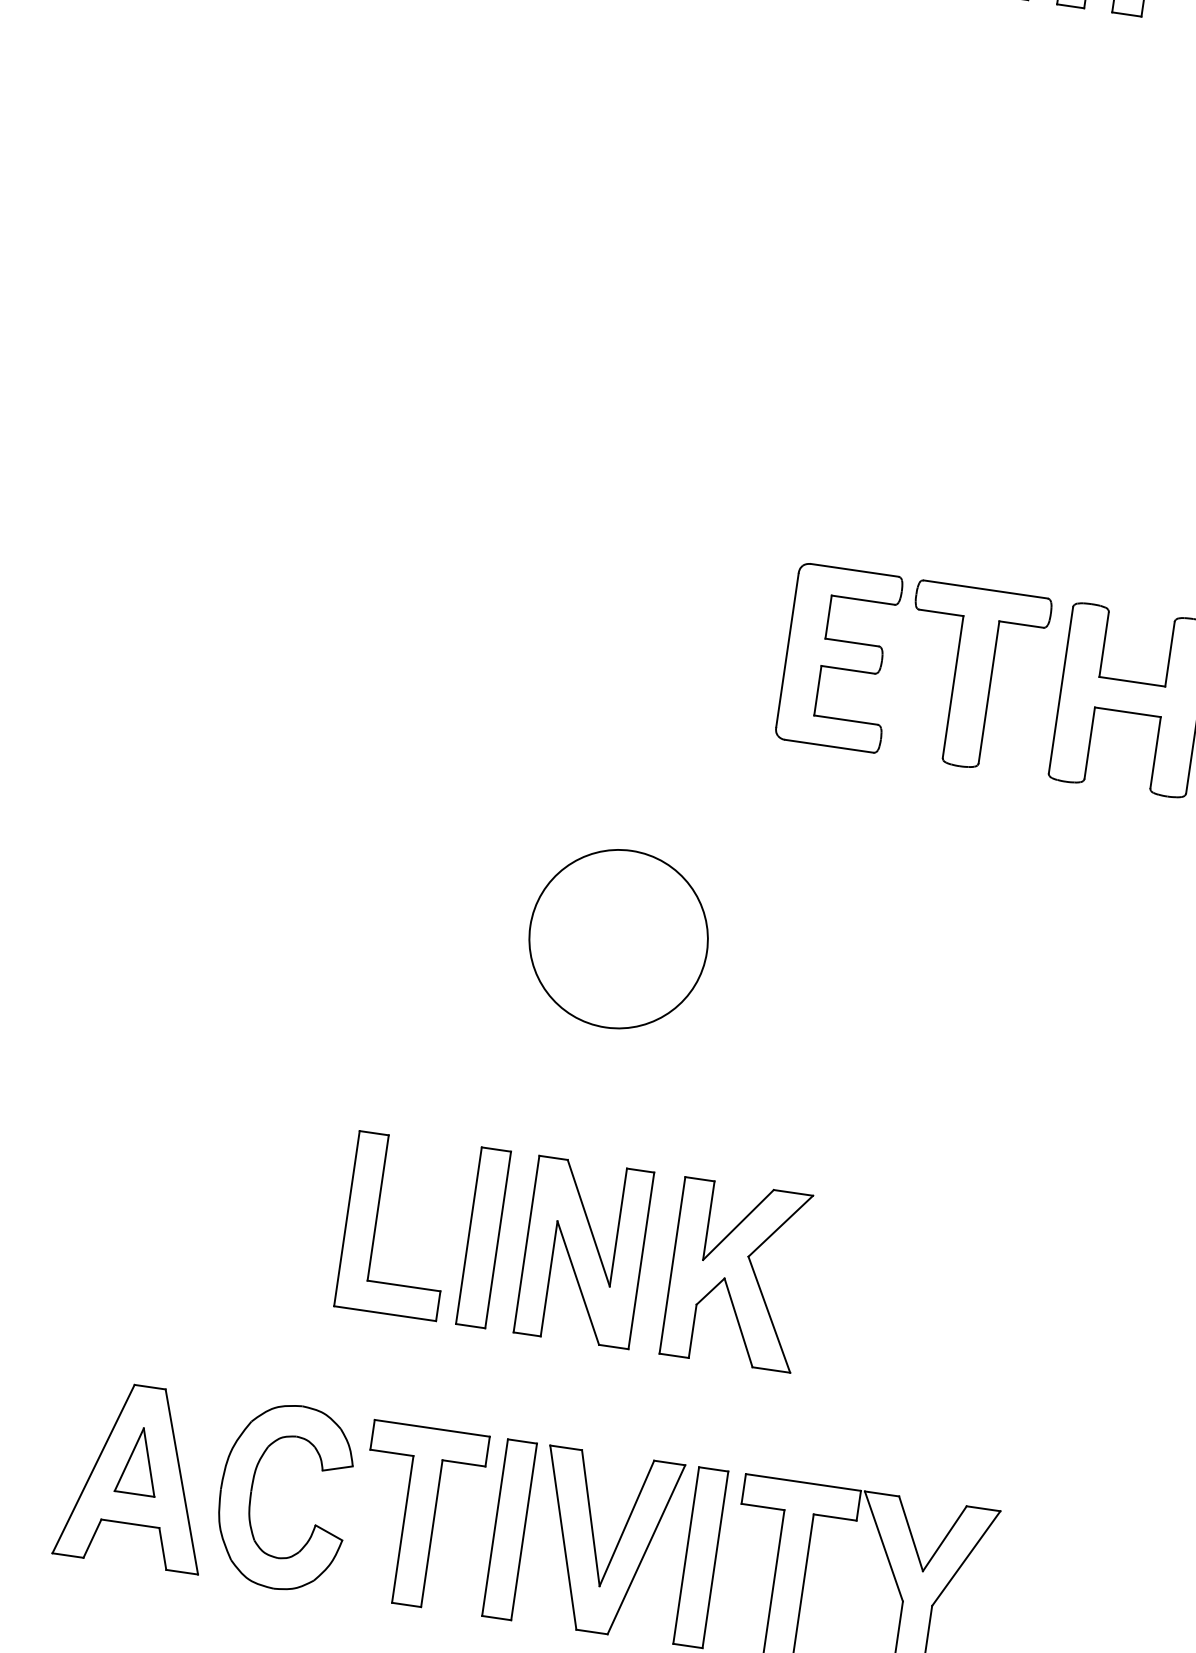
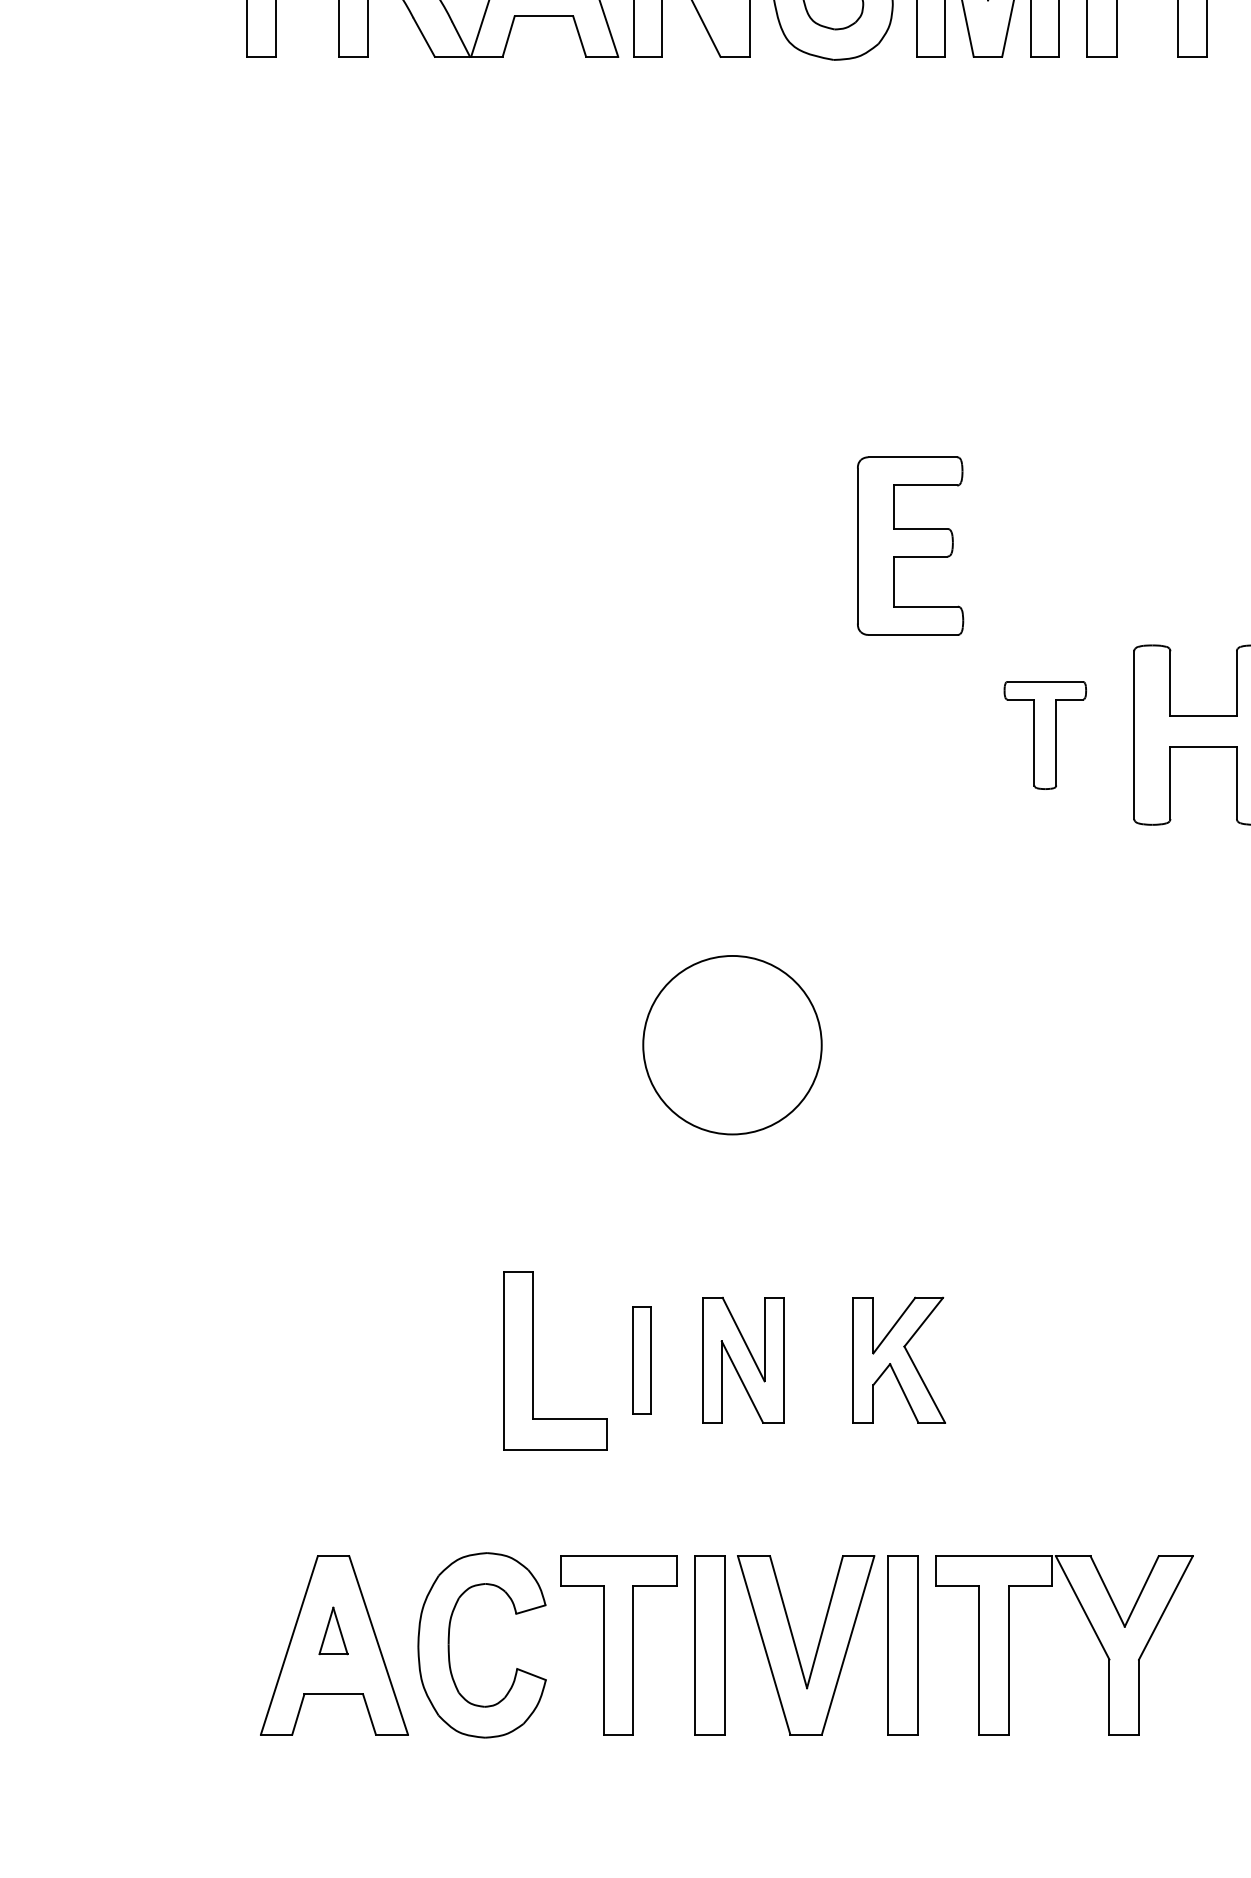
part: (839, 657) -> (910, 545), moved
part: (973, 677) -> (1045, 735), size x0.6
part: (483, 1238) -> (641, 1360), size x0.6
part: (583, 1252) -> (742, 1360), size x0.7
part: (737, 1275) -> (898, 1360), size x0.7
part: (139, 1460) -> (333, 1630), size x0.7

